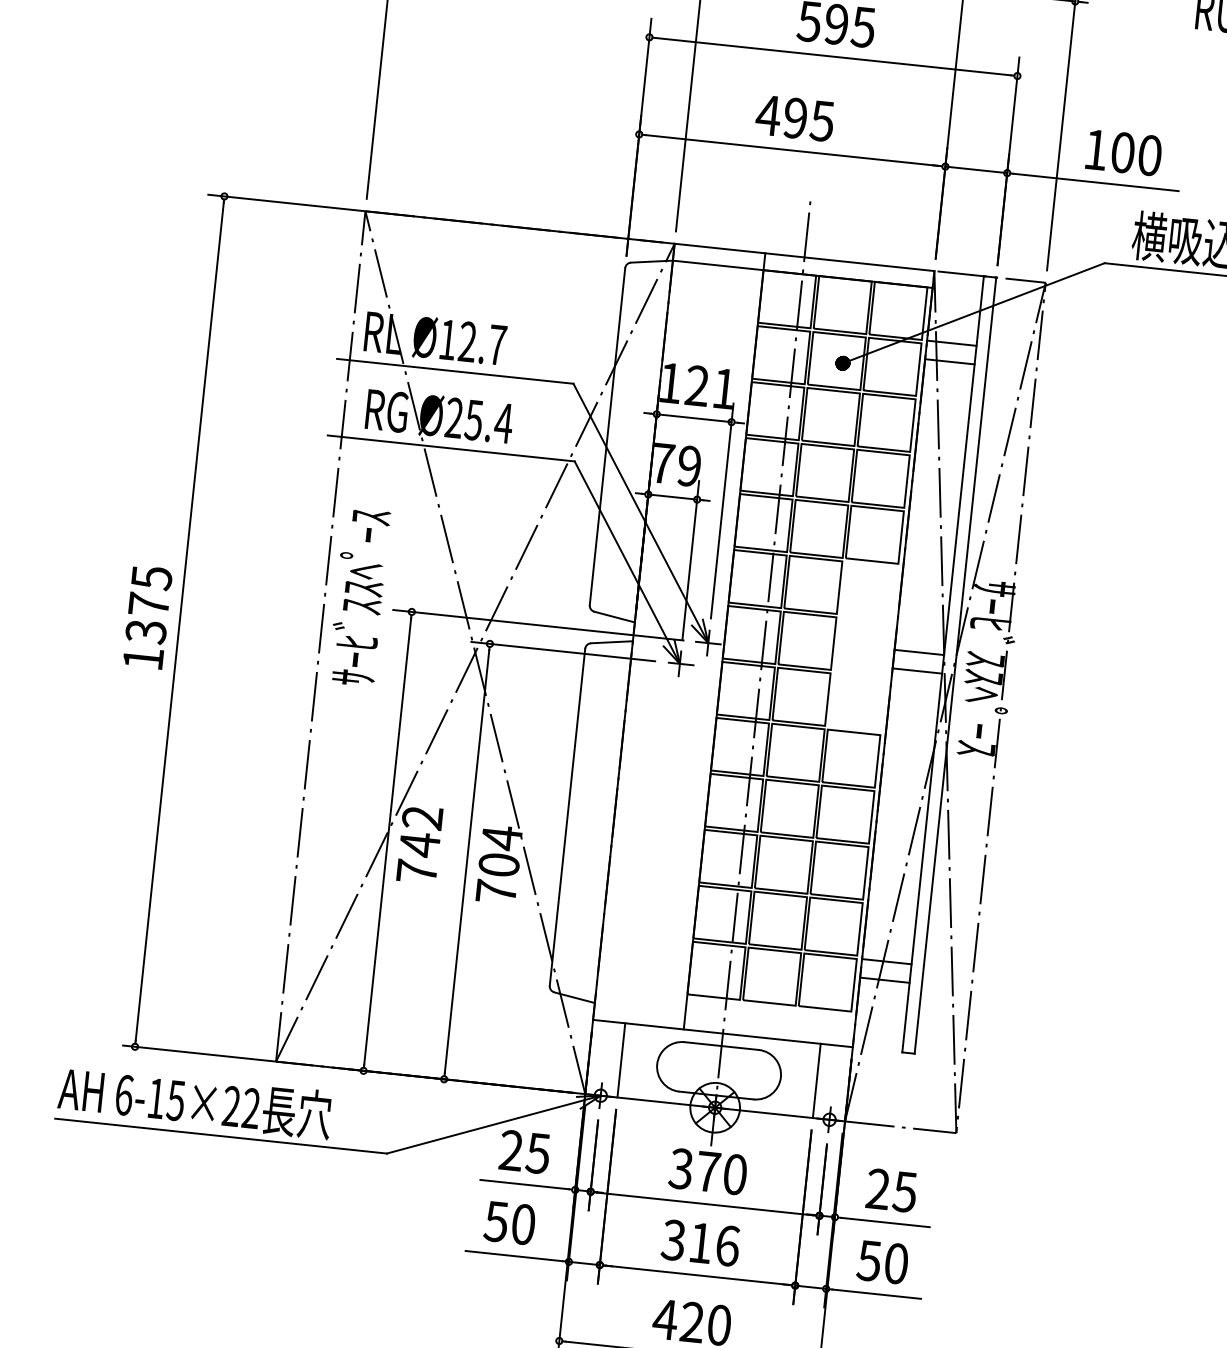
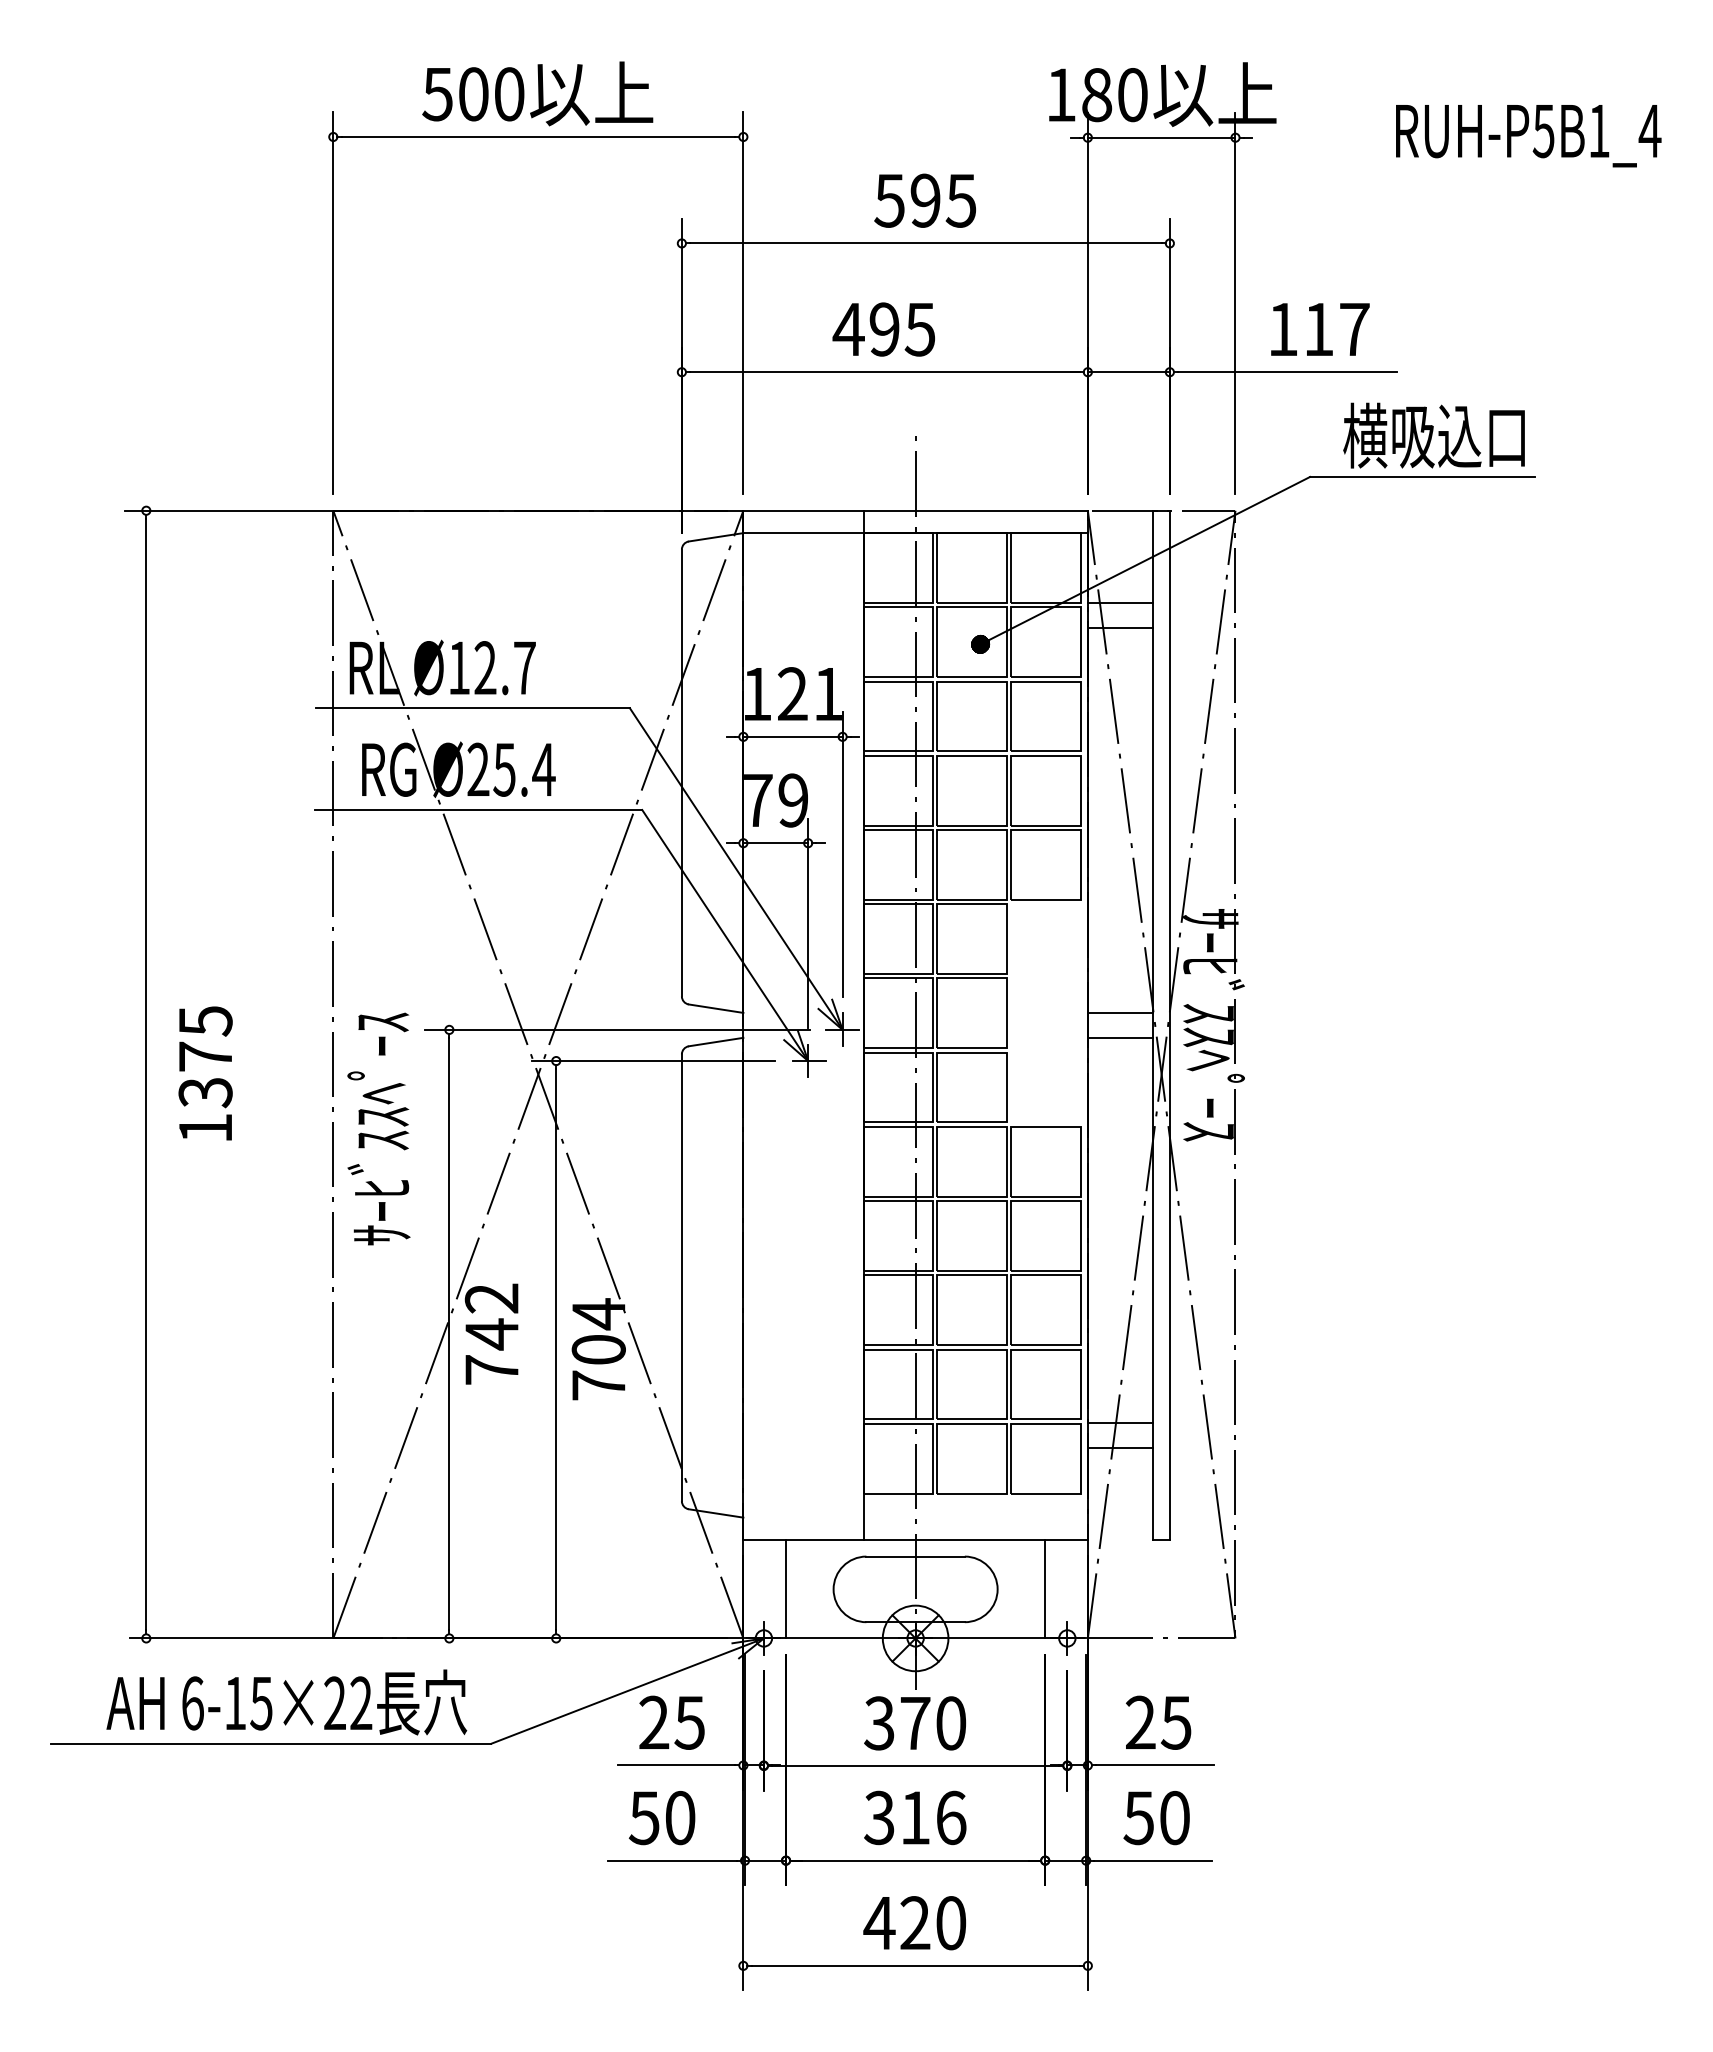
text: (1136, 154) -> (1336, 329), 100 -> 117
text: (359, 596) -> (378, 1128), moved
text: (147, 617) -> (205, 1073), moved
text: (194, 1101) -> (286, 1702), moved

